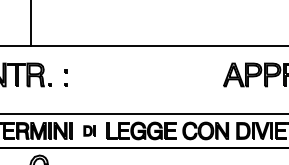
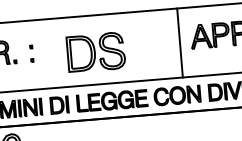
line: (212, 79) -> (179, 42), added
part: (129, 81) -> (96, 51), added
part: (89, 130) -> (59, 104), size x1.67

